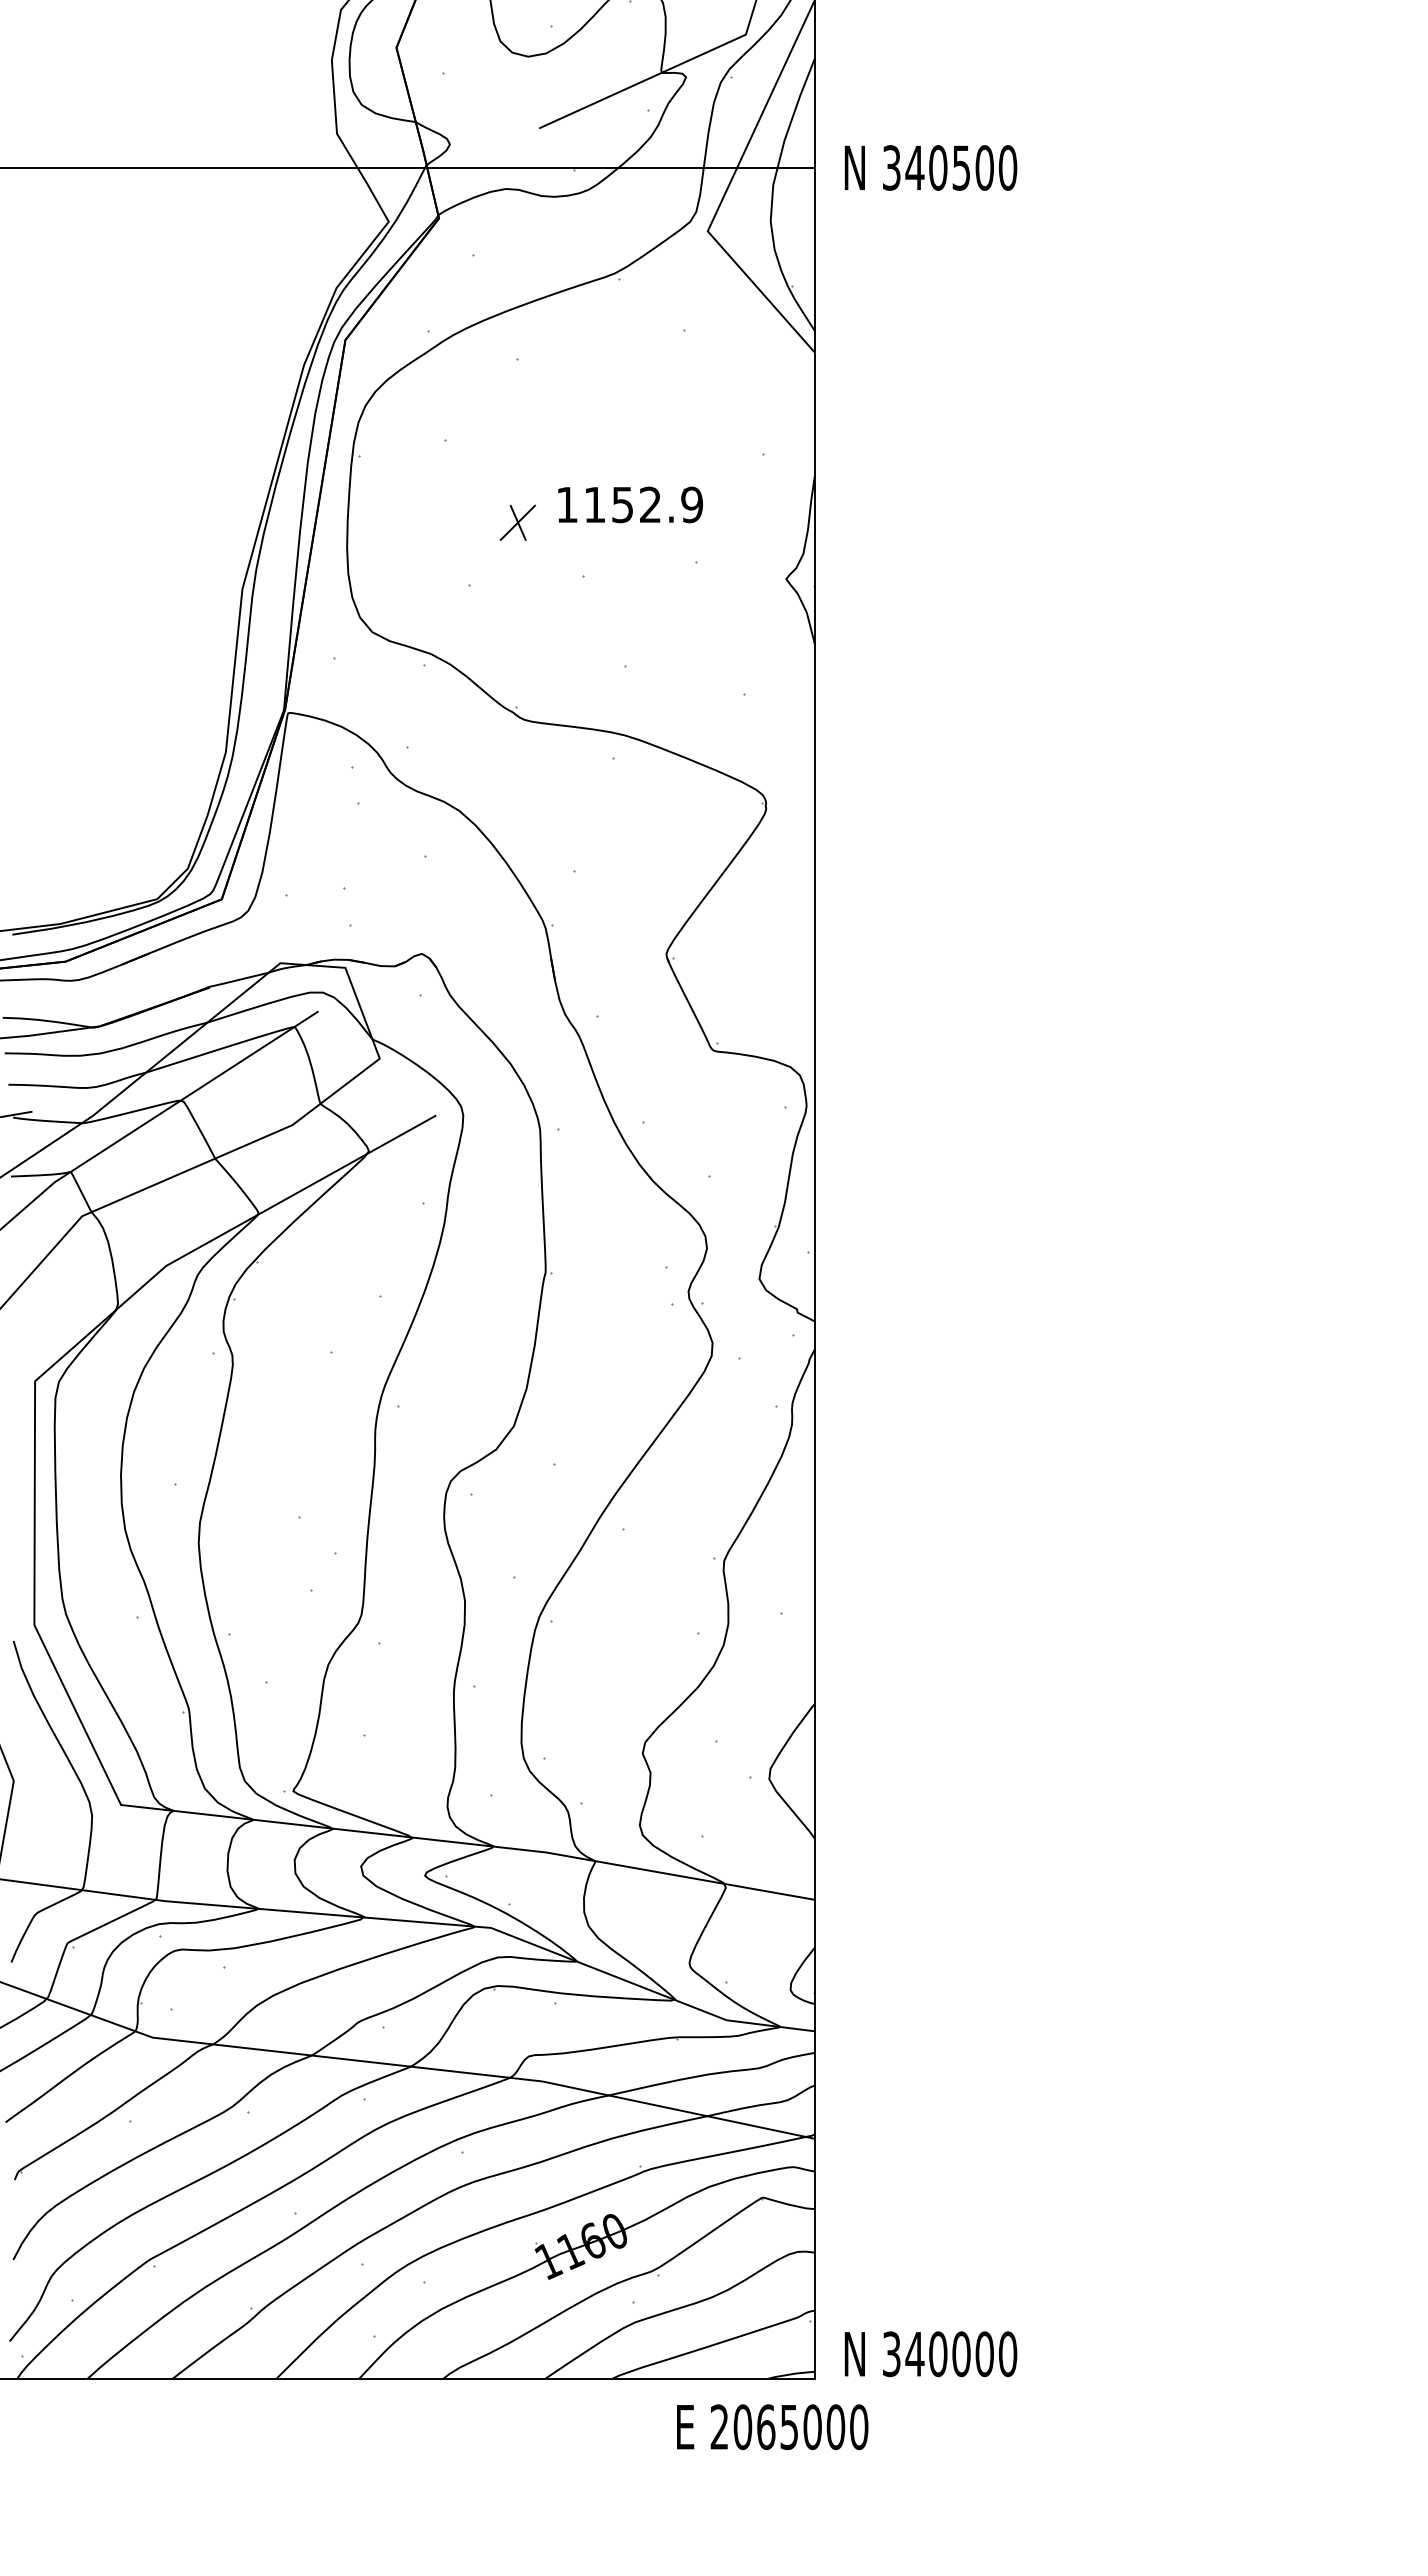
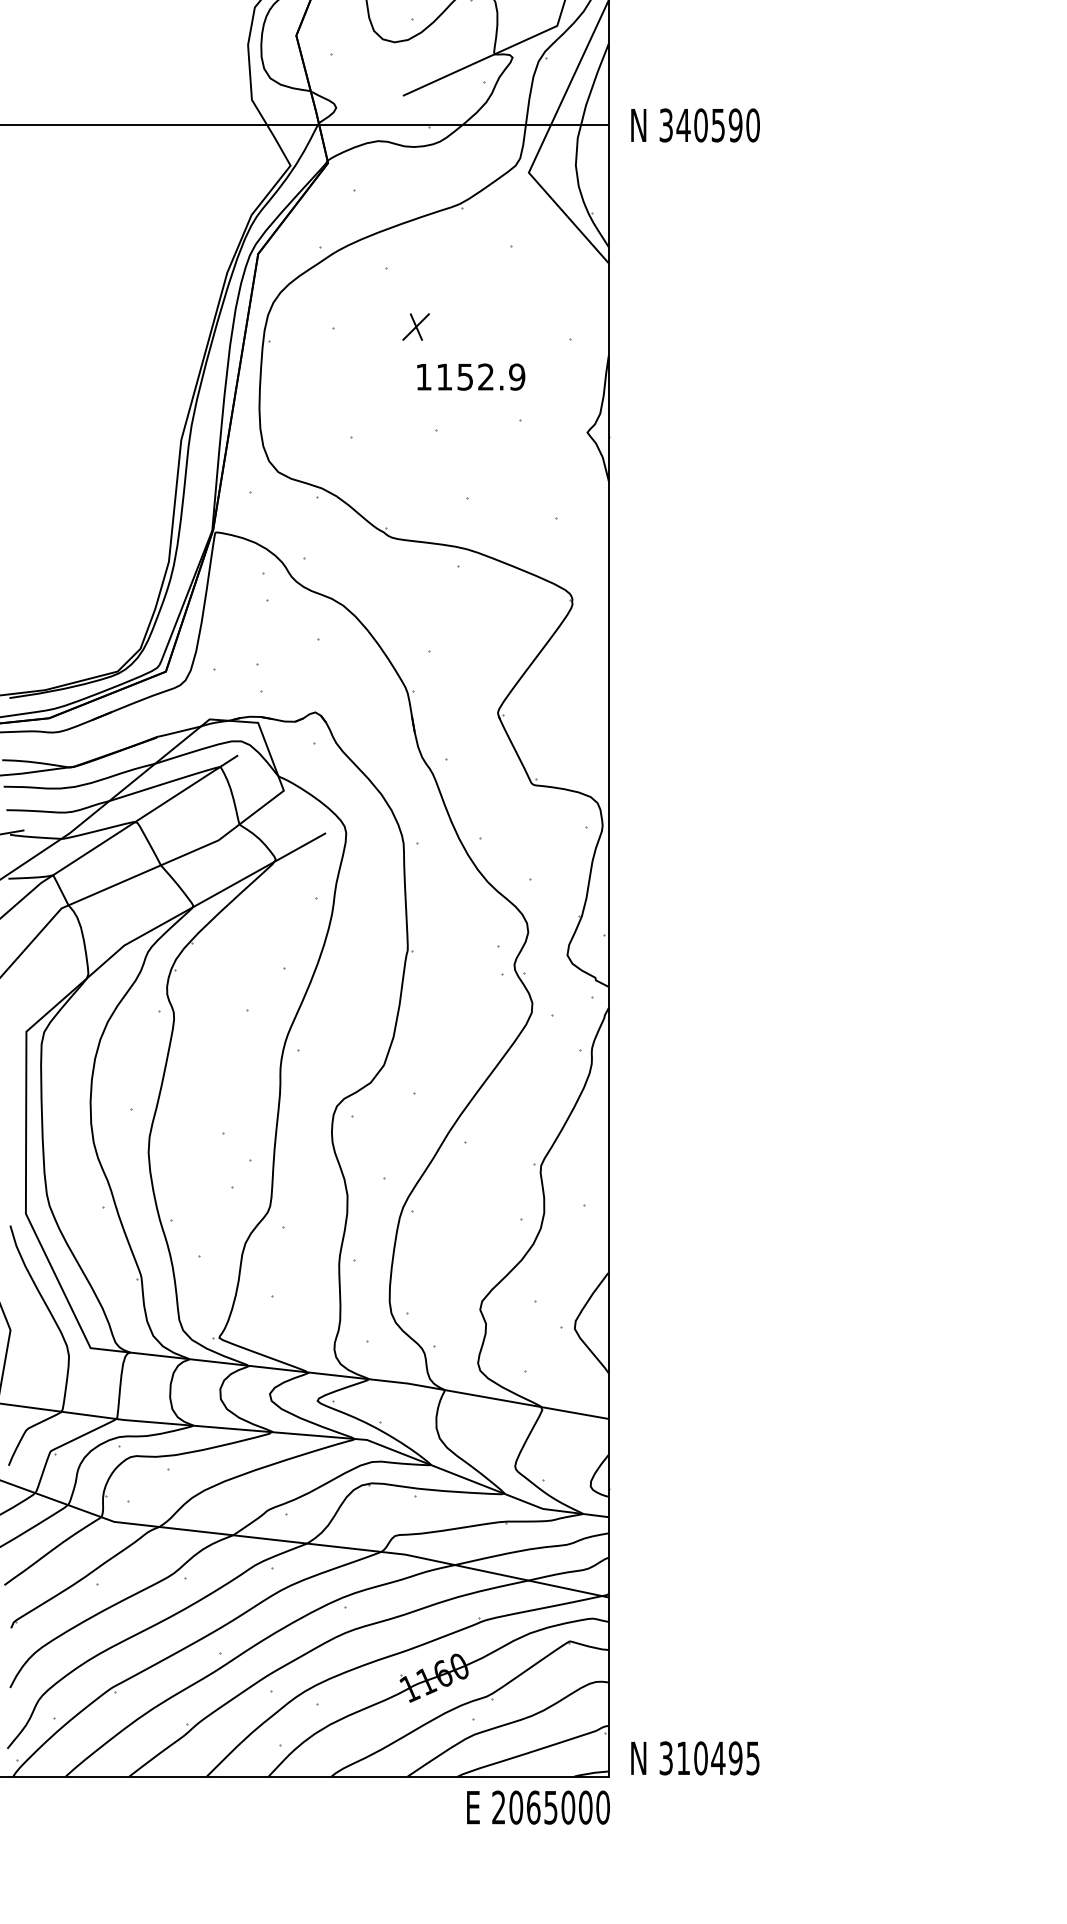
text: (984, 167) -> (735, 125), 340500 -> 340590
part: (517, 522) -> (415, 326), moved
text: (961, 2354) -> (718, 1758), 340000 -> 310495
text: (772, 2427) -> (538, 1807), moved

